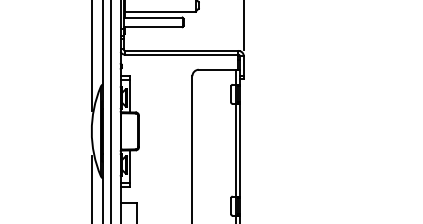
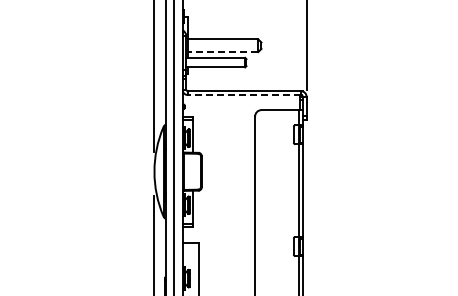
line: (159, 12) -> (222, 52), solid -> dashed
line: (181, 55) -> (244, 95), solid -> dashed

